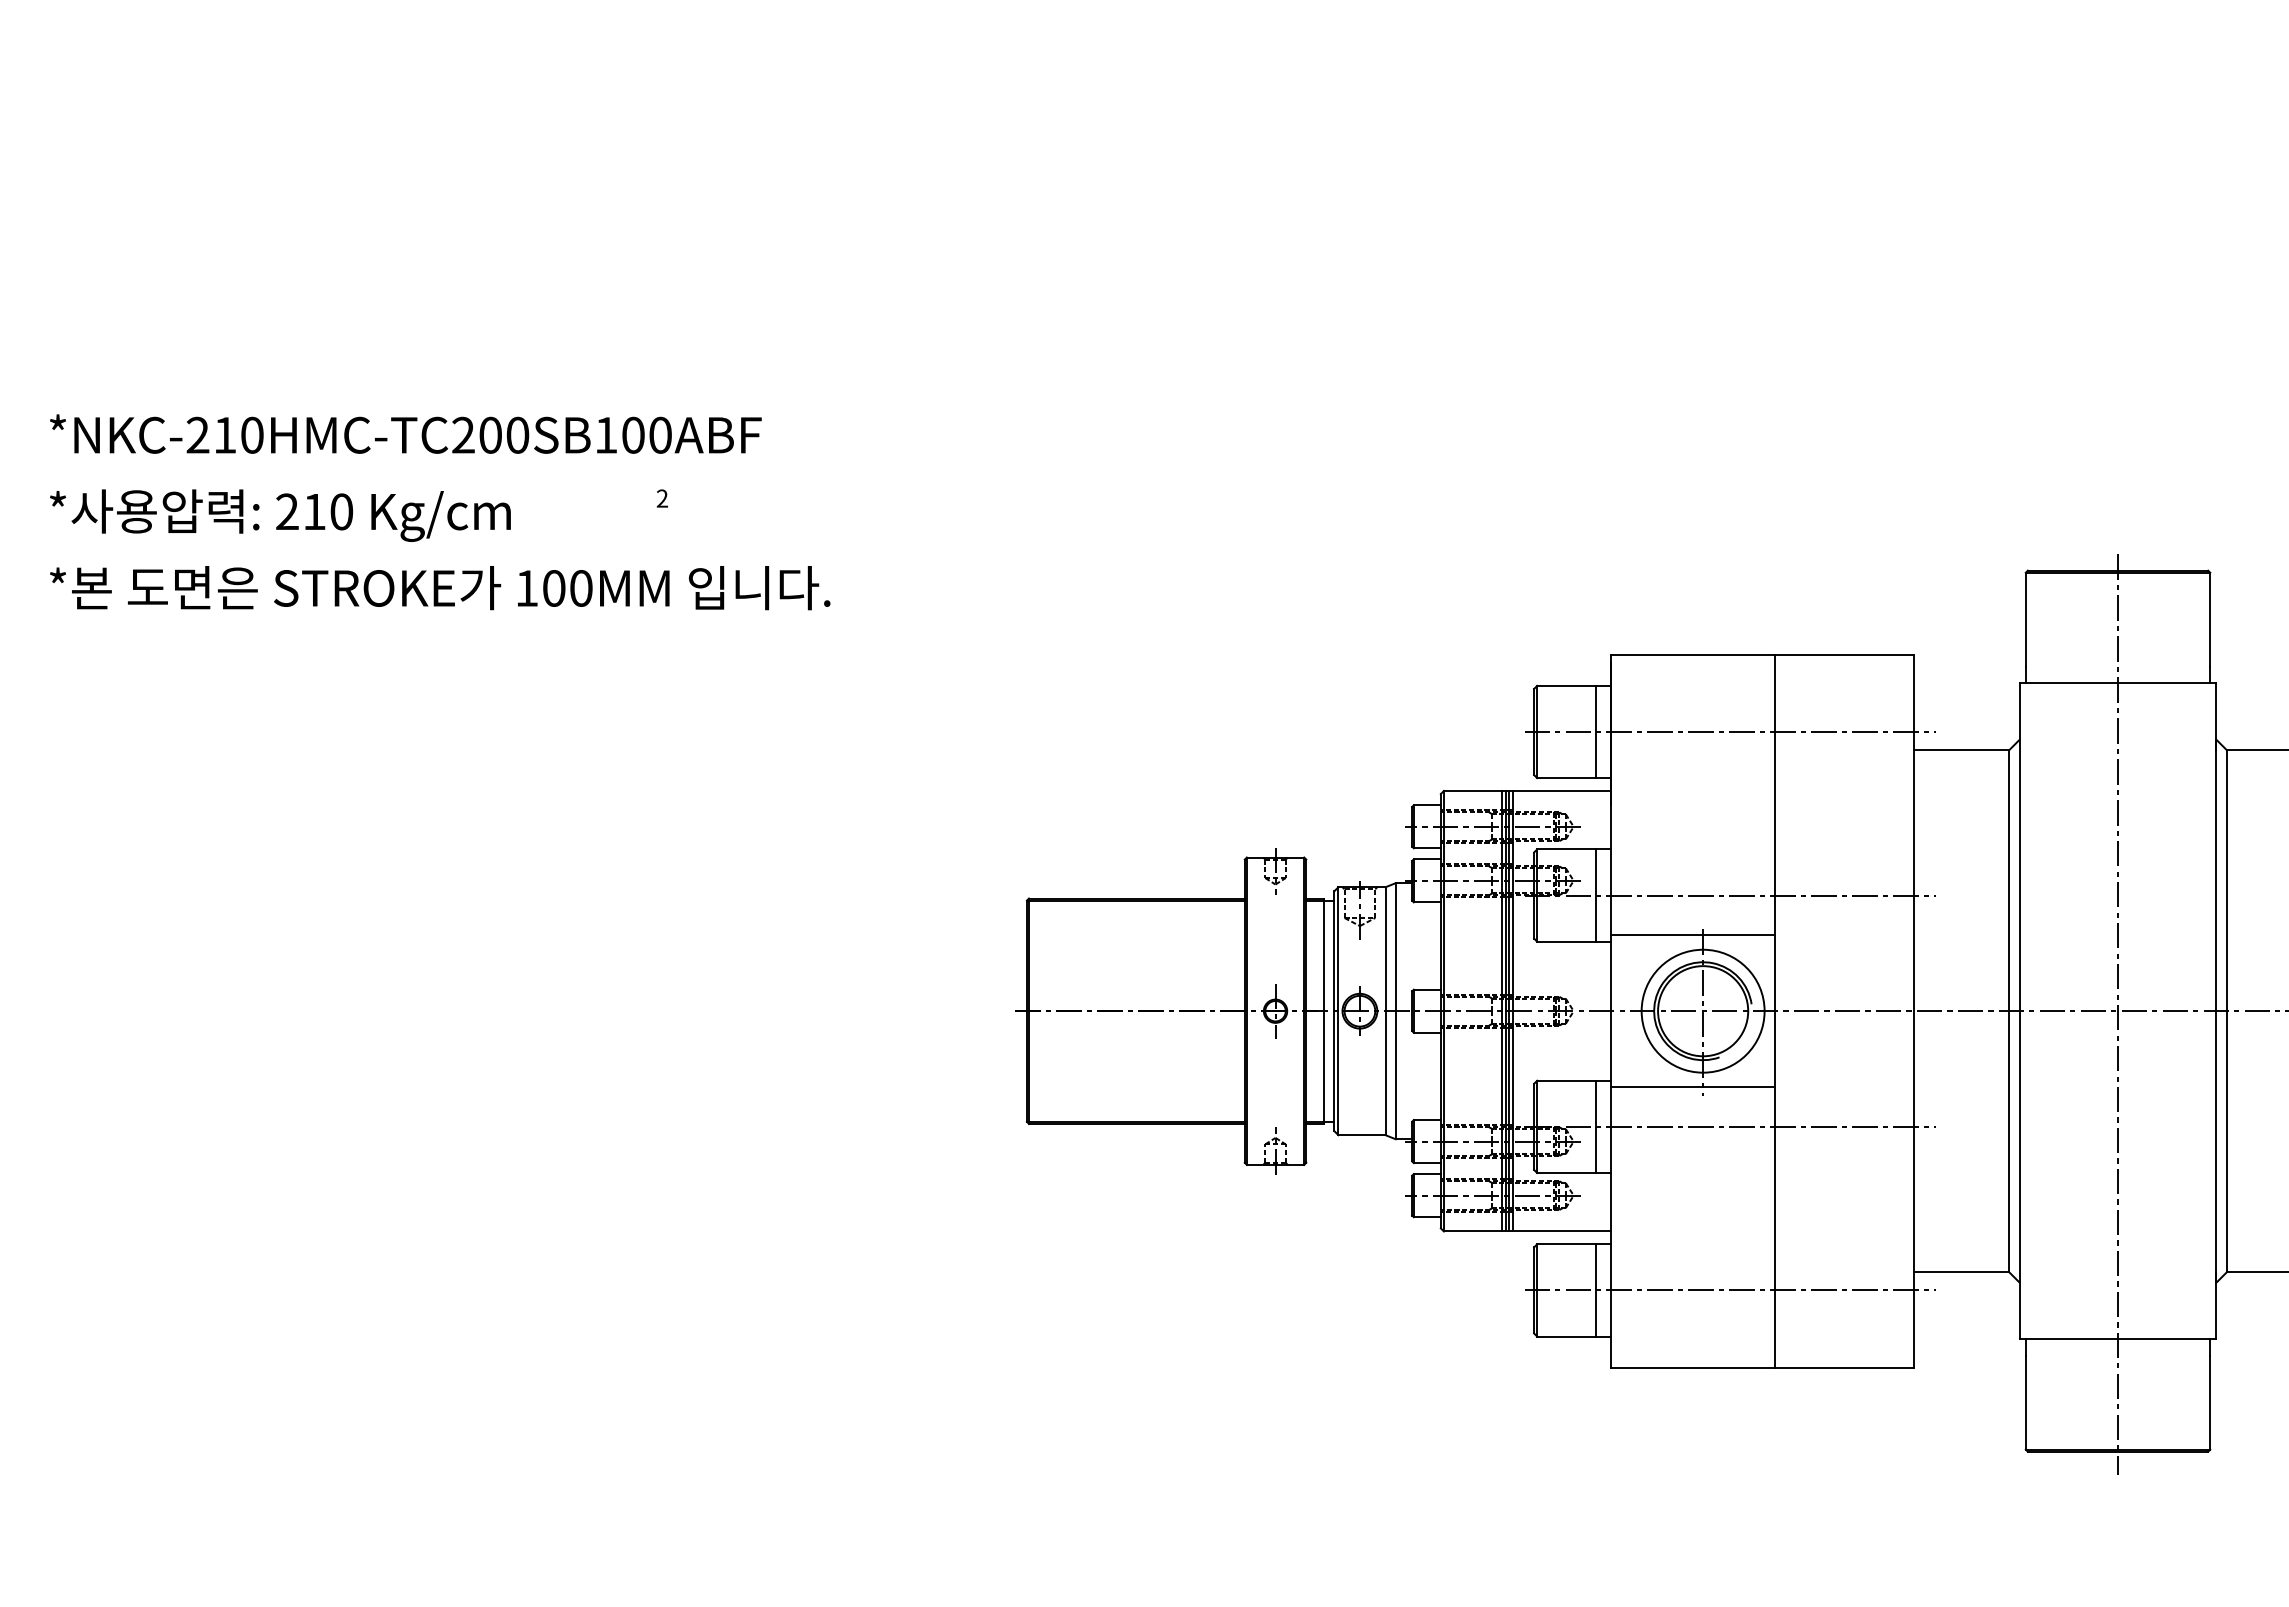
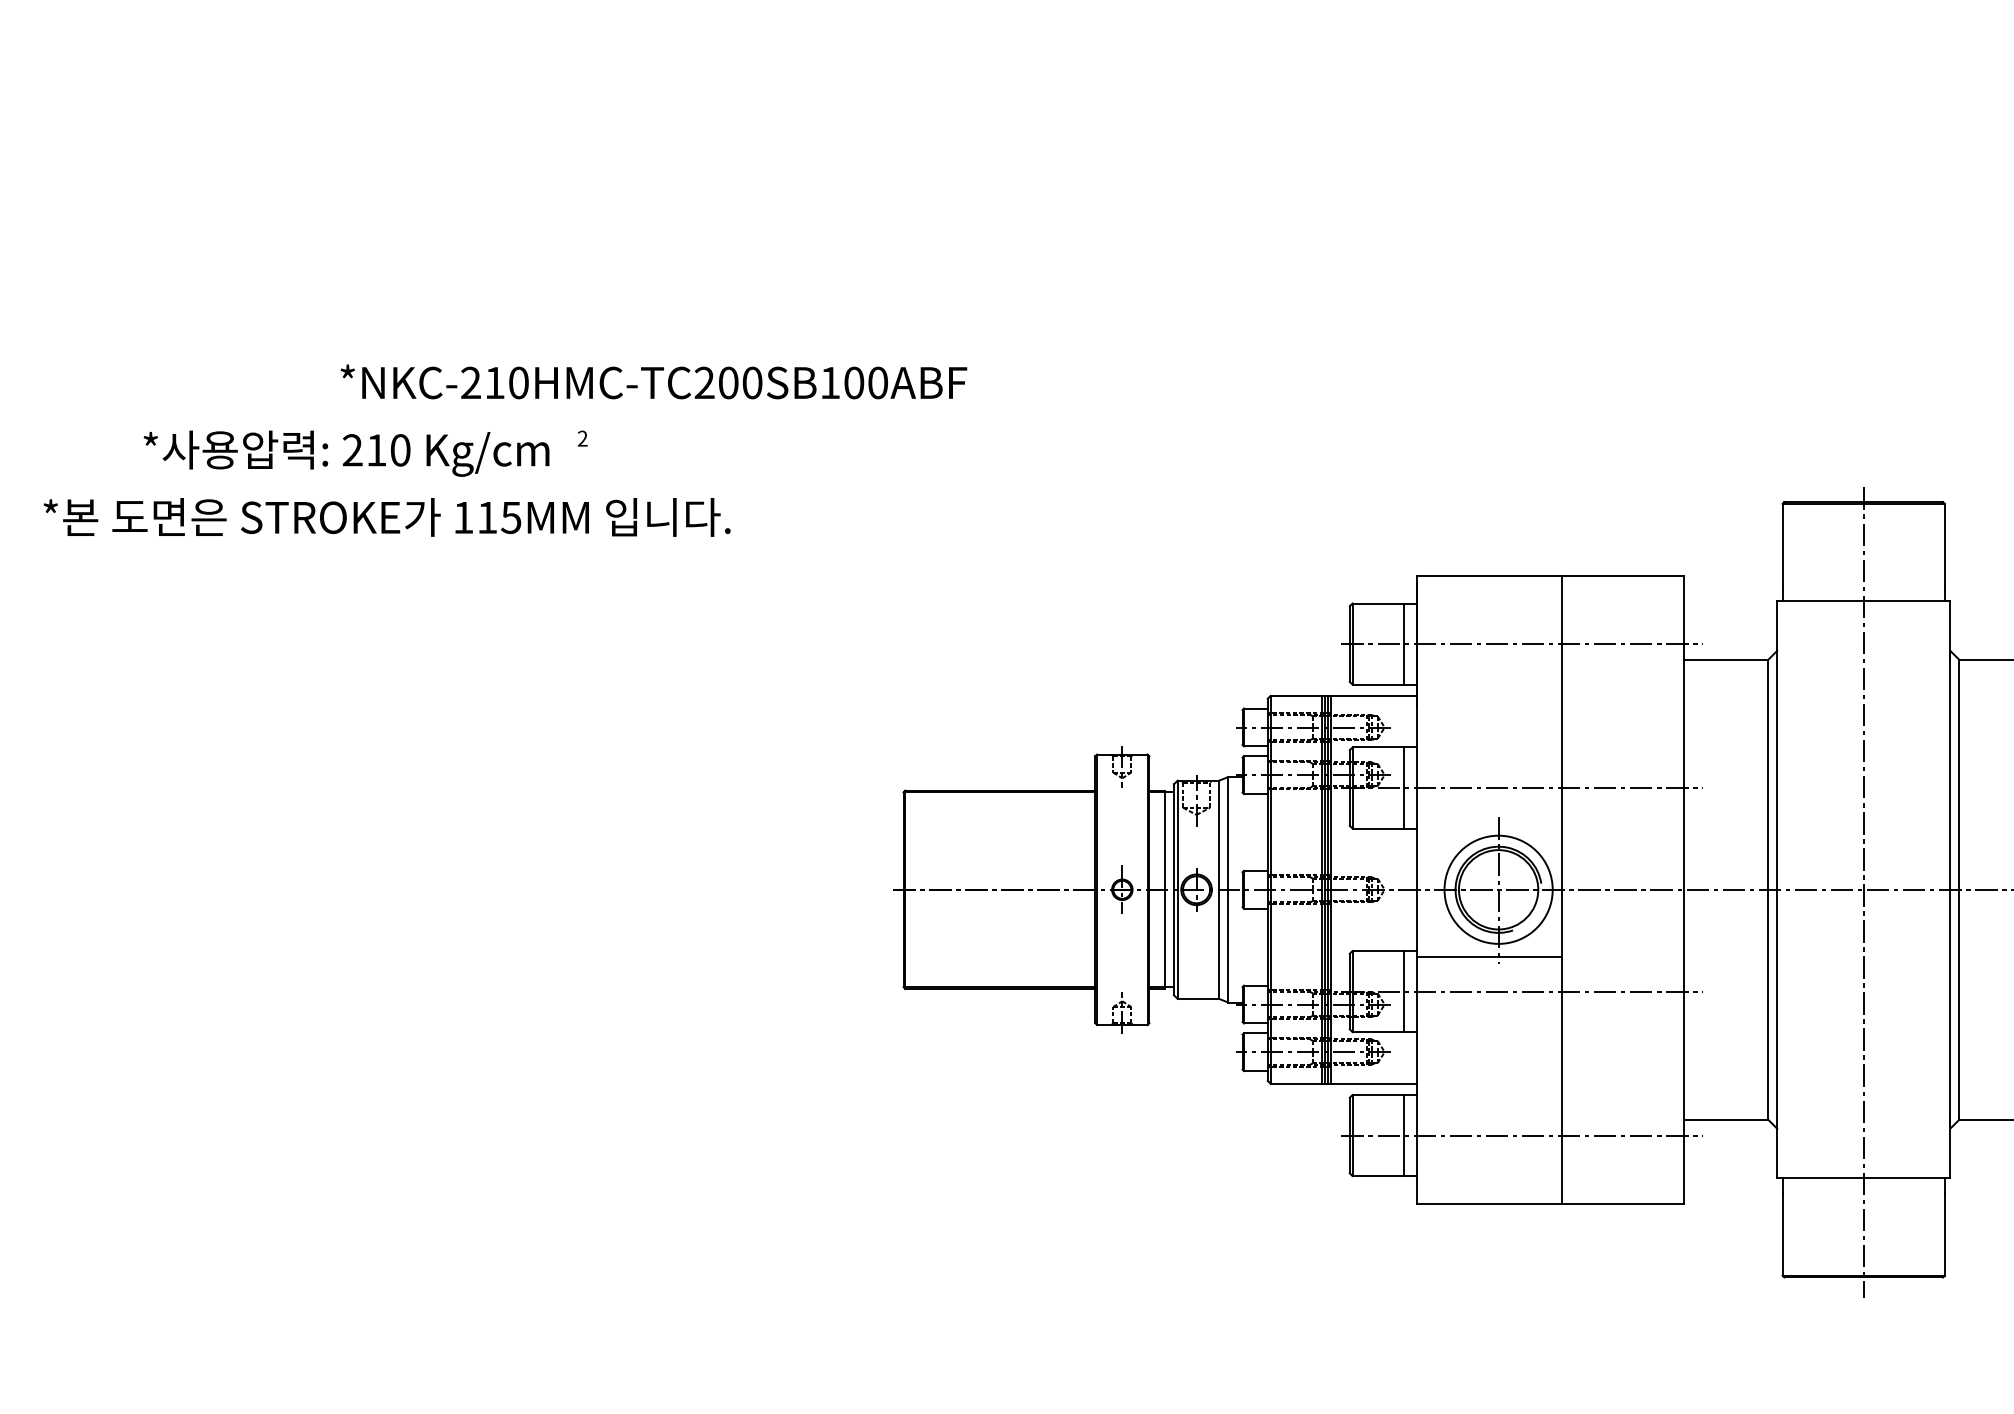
text: (405, 433) -> (653, 381), moved
text: (280, 515) -> (346, 453), moved
text: (567, 588) -> (499, 517), 100MM -> 115MM
line: (1692, 934) -> (1489, 822), removed

